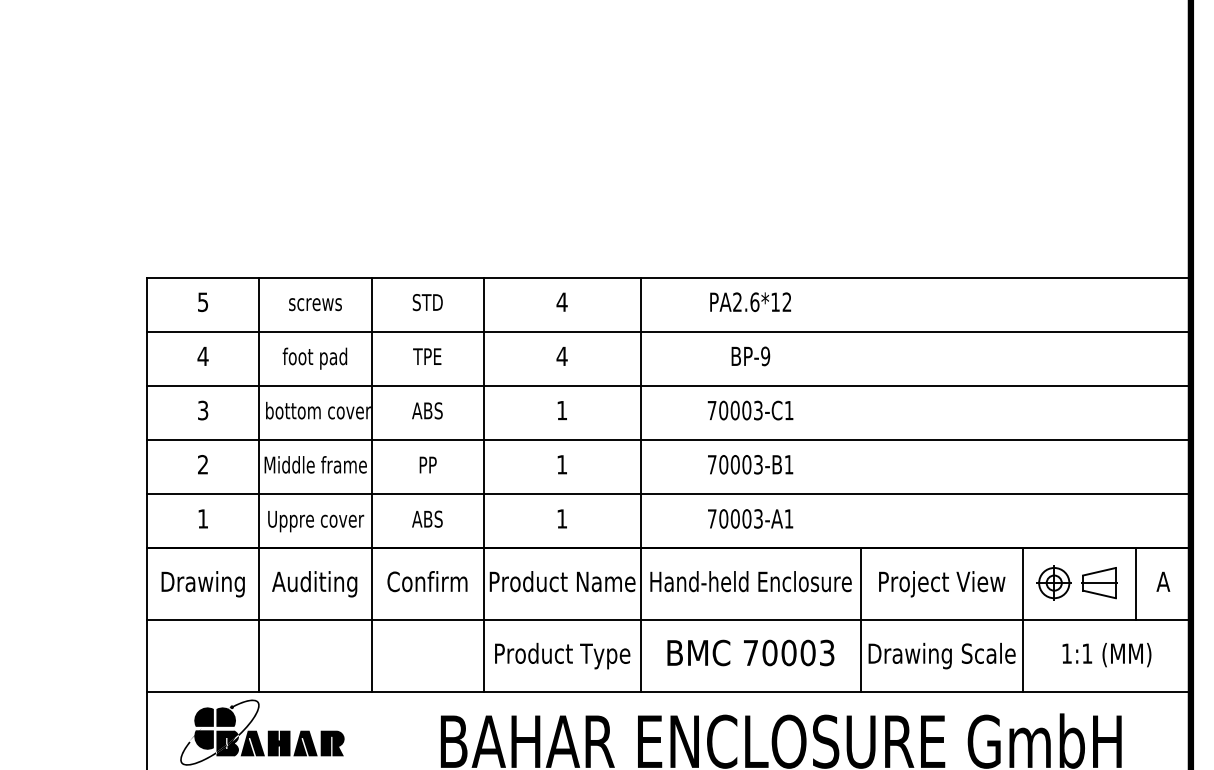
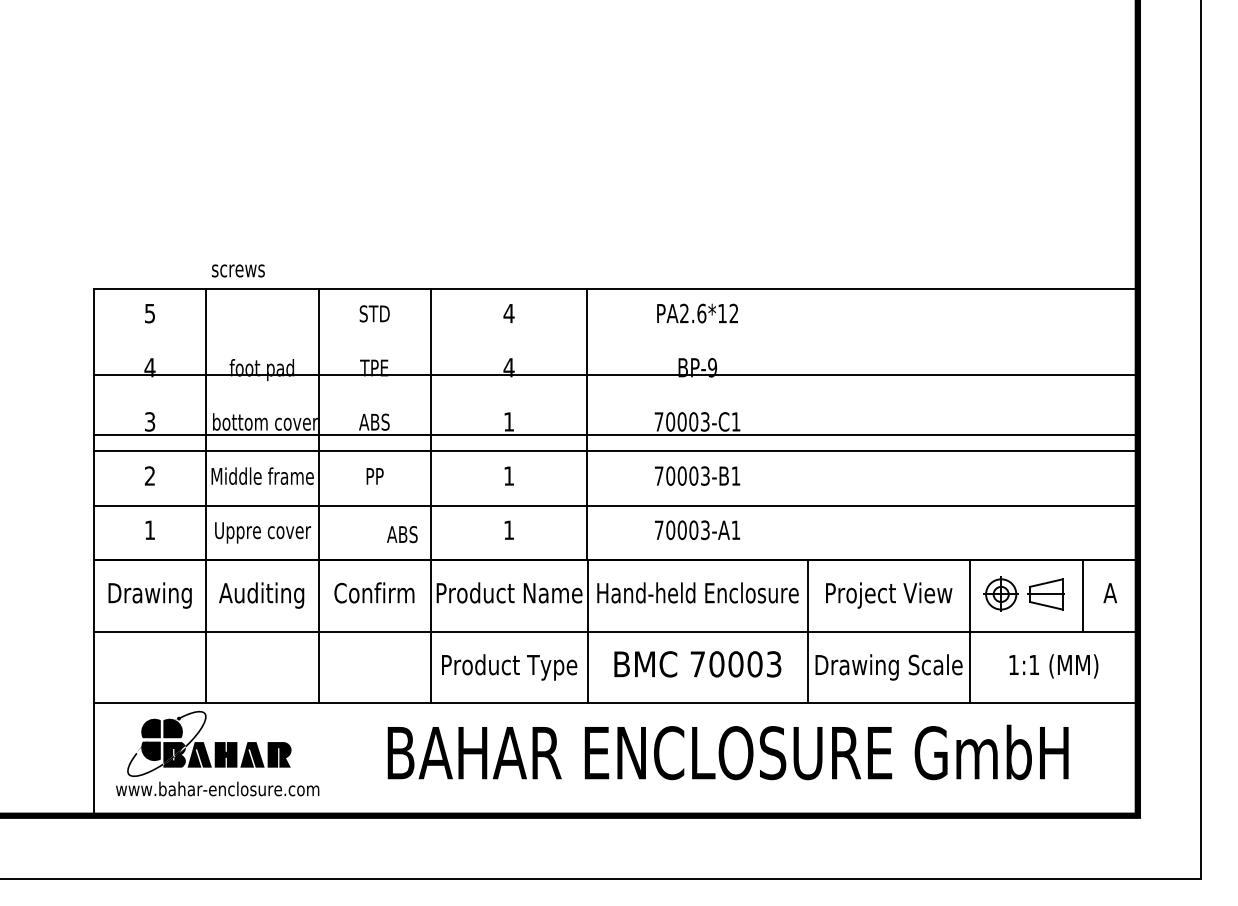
text: (315, 304) -> (238, 270), moved
line: (668, 332) -> (615, 375), moved
line: (668, 386) -> (615, 435), moved
text: (427, 519) -> (402, 534), moved

